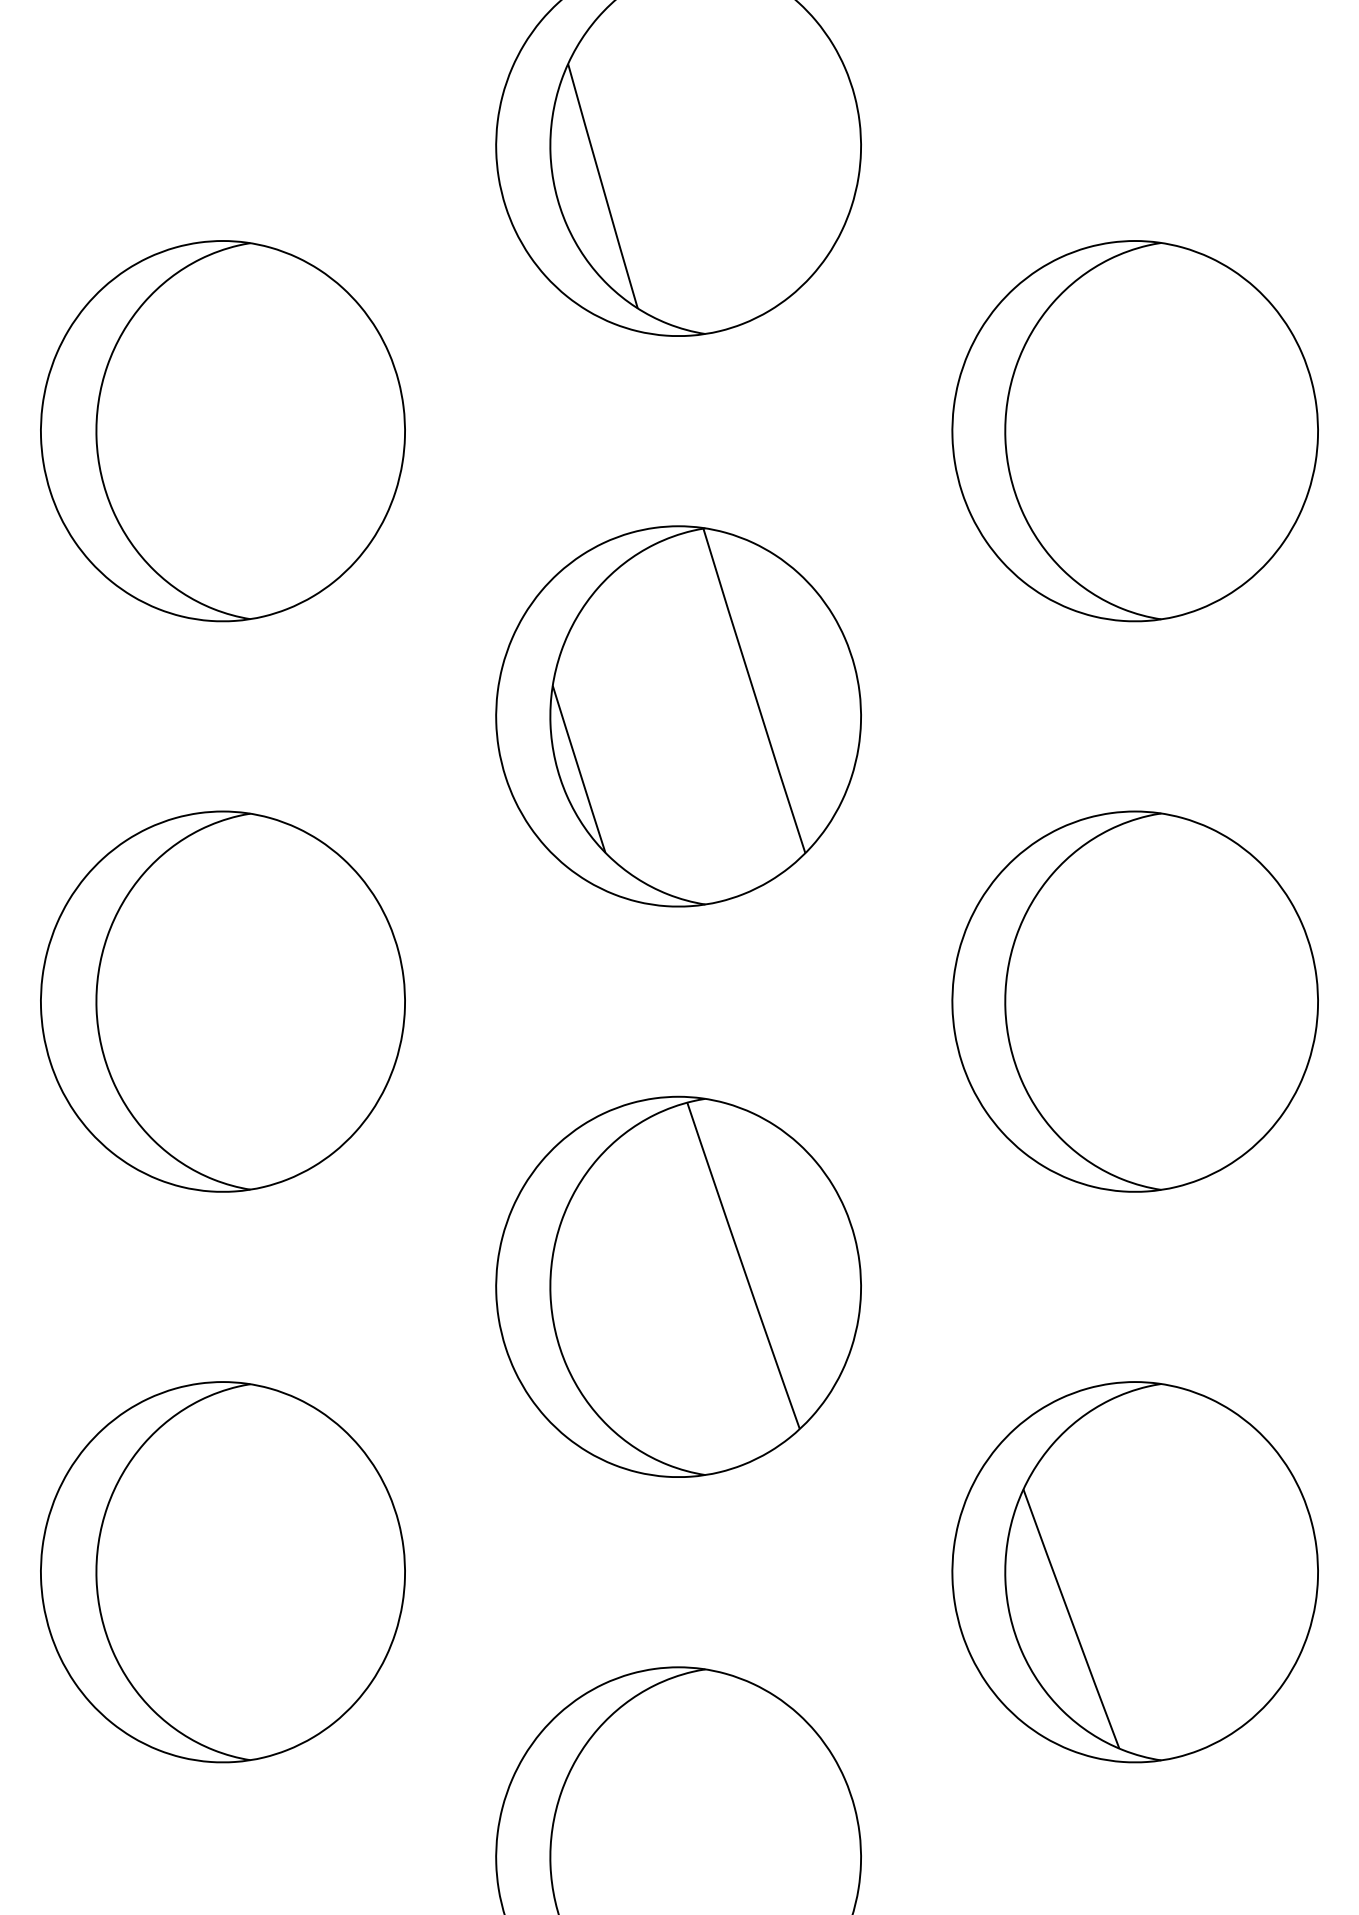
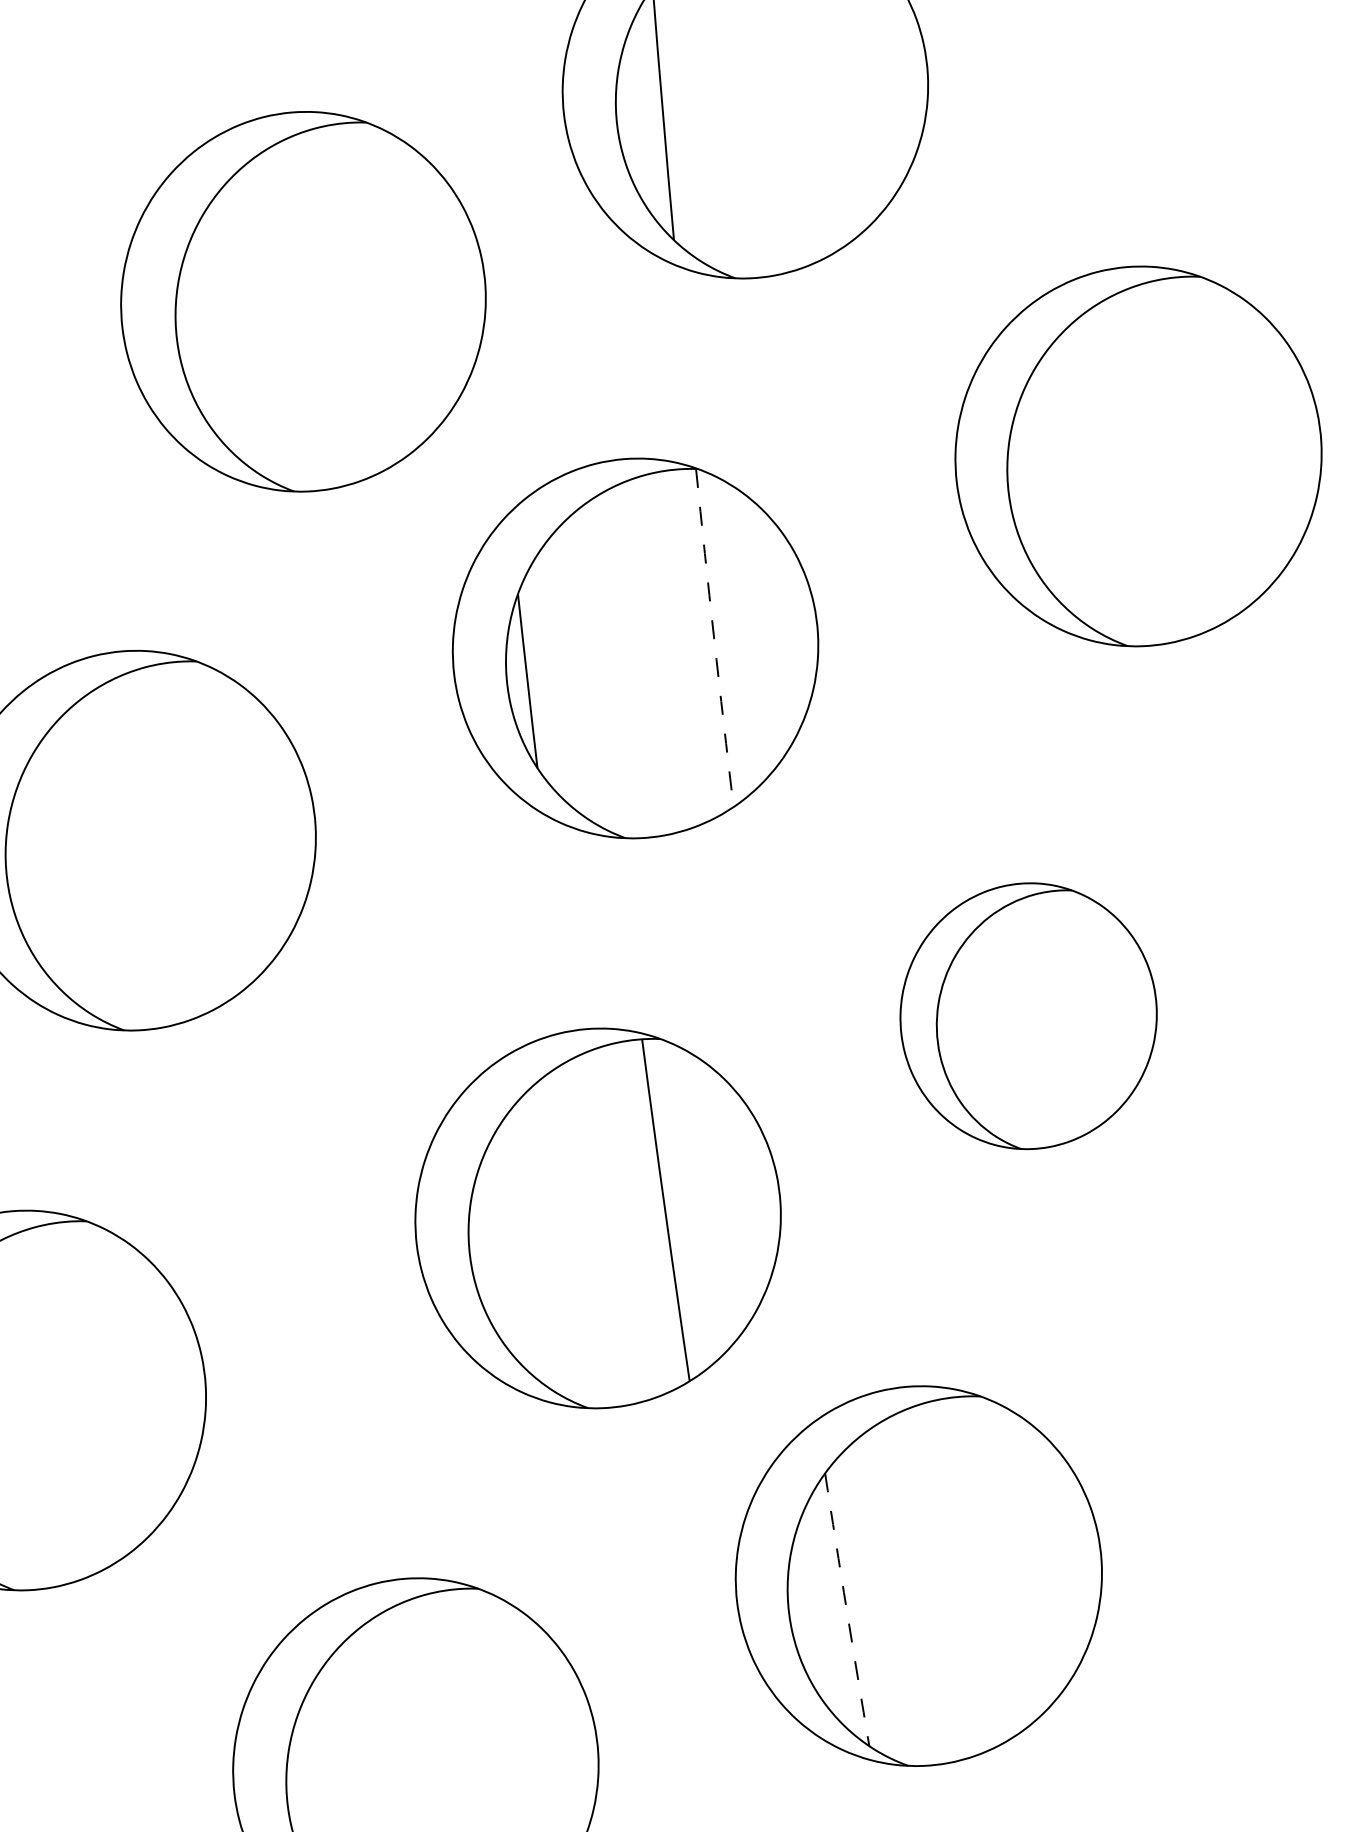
part: (222, 431) -> (302, 302), moved
arc: (753, 691) -> (713, 638), solid -> dashed
part: (1134, 1001) -> (1028, 1015), size x0.7
part: (678, 1286) -> (598, 1217), moved
arc: (1070, 1619) -> (846, 1610), solid -> dashed

